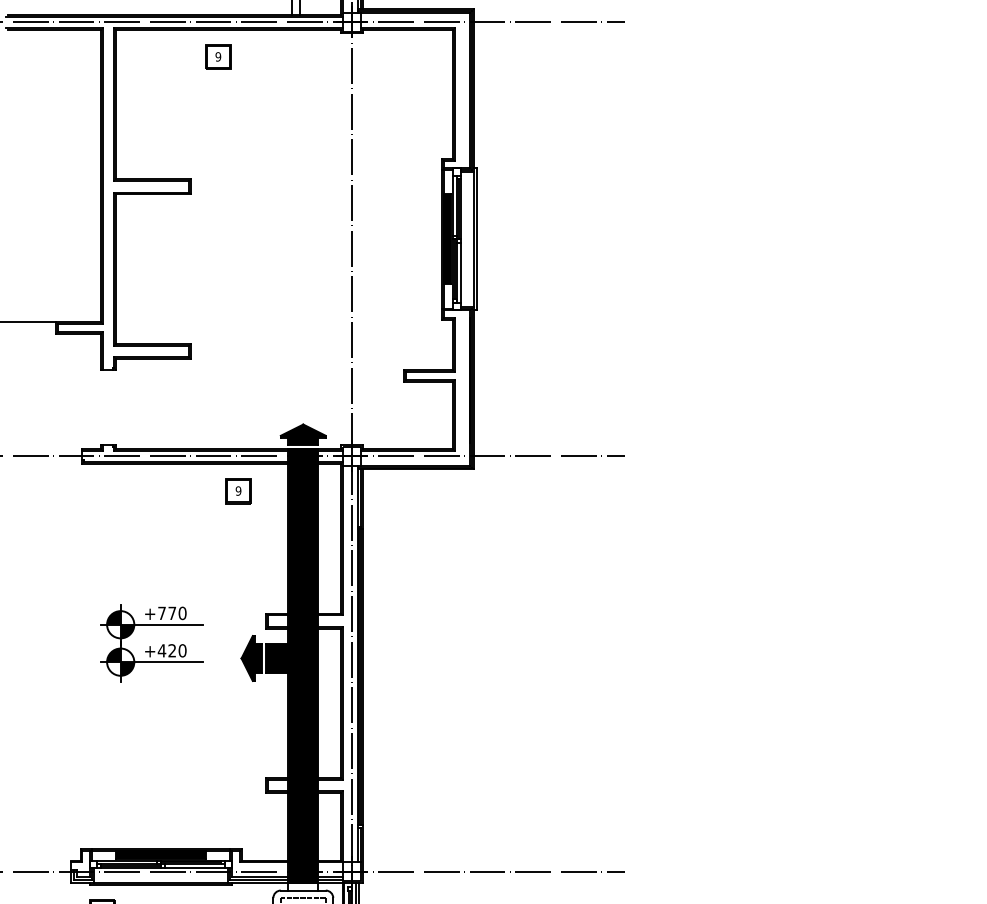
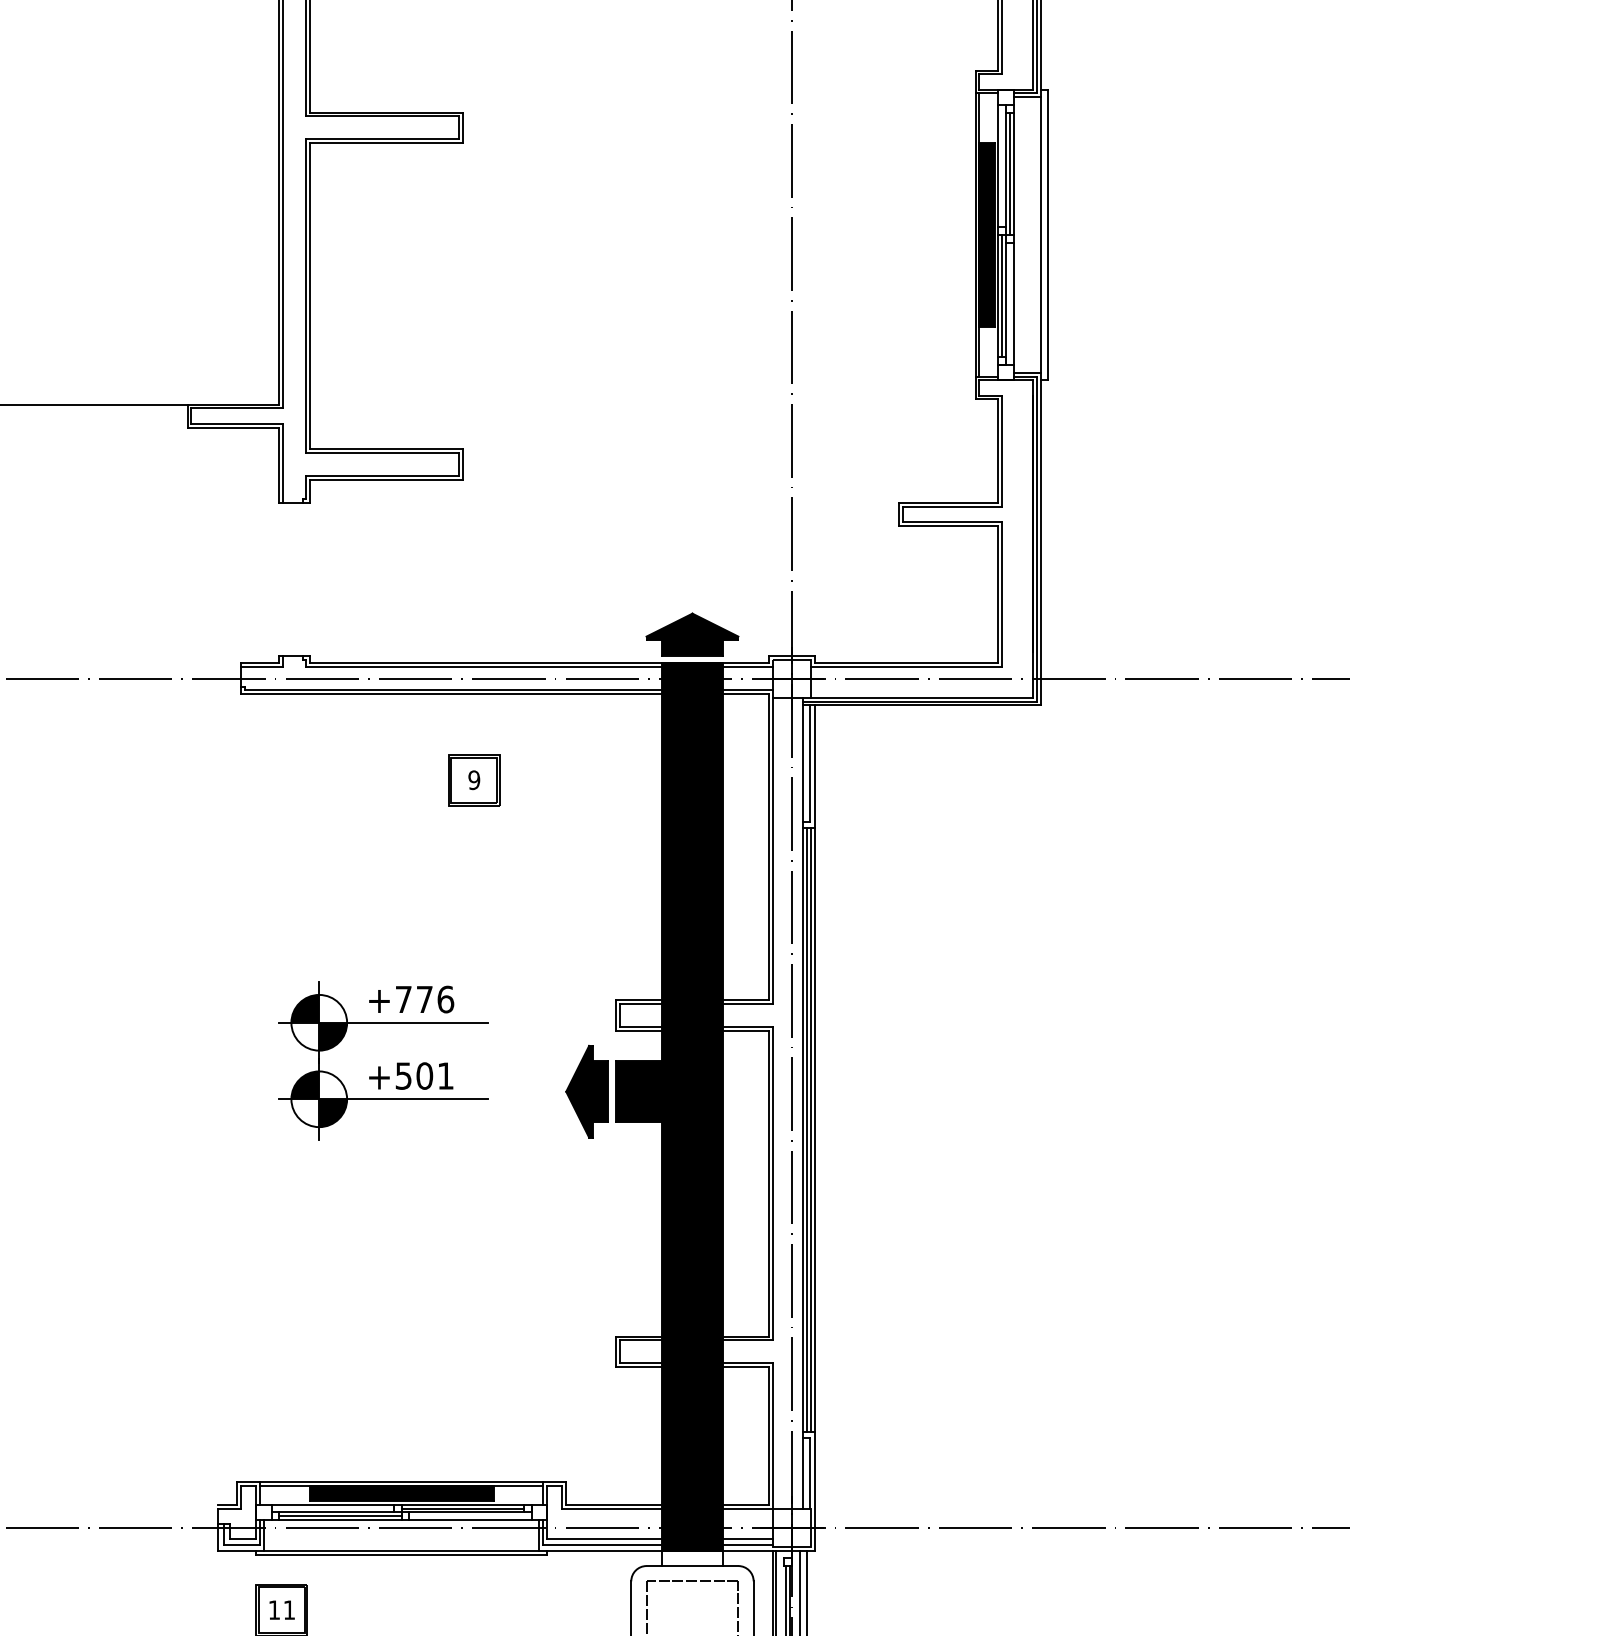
part: (238, 491) -> (474, 781), moved
text: (182, 612) -> (445, 997), +770 -> +776
text: (171, 650) -> (423, 1075), +420 -> +501

